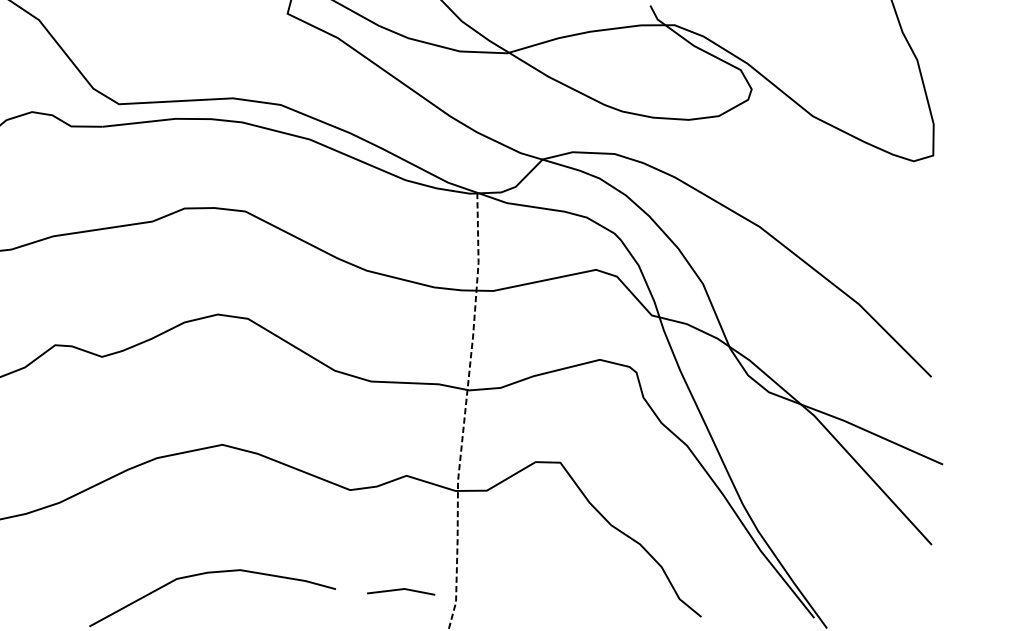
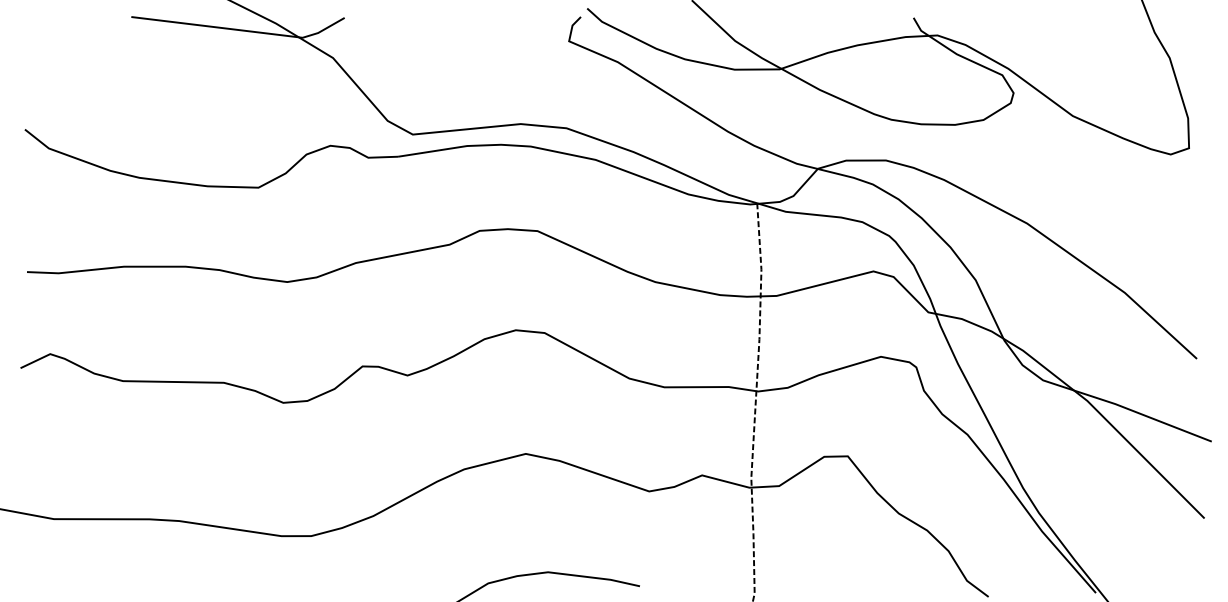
line: (400, 590) -> (701, 584), removed

